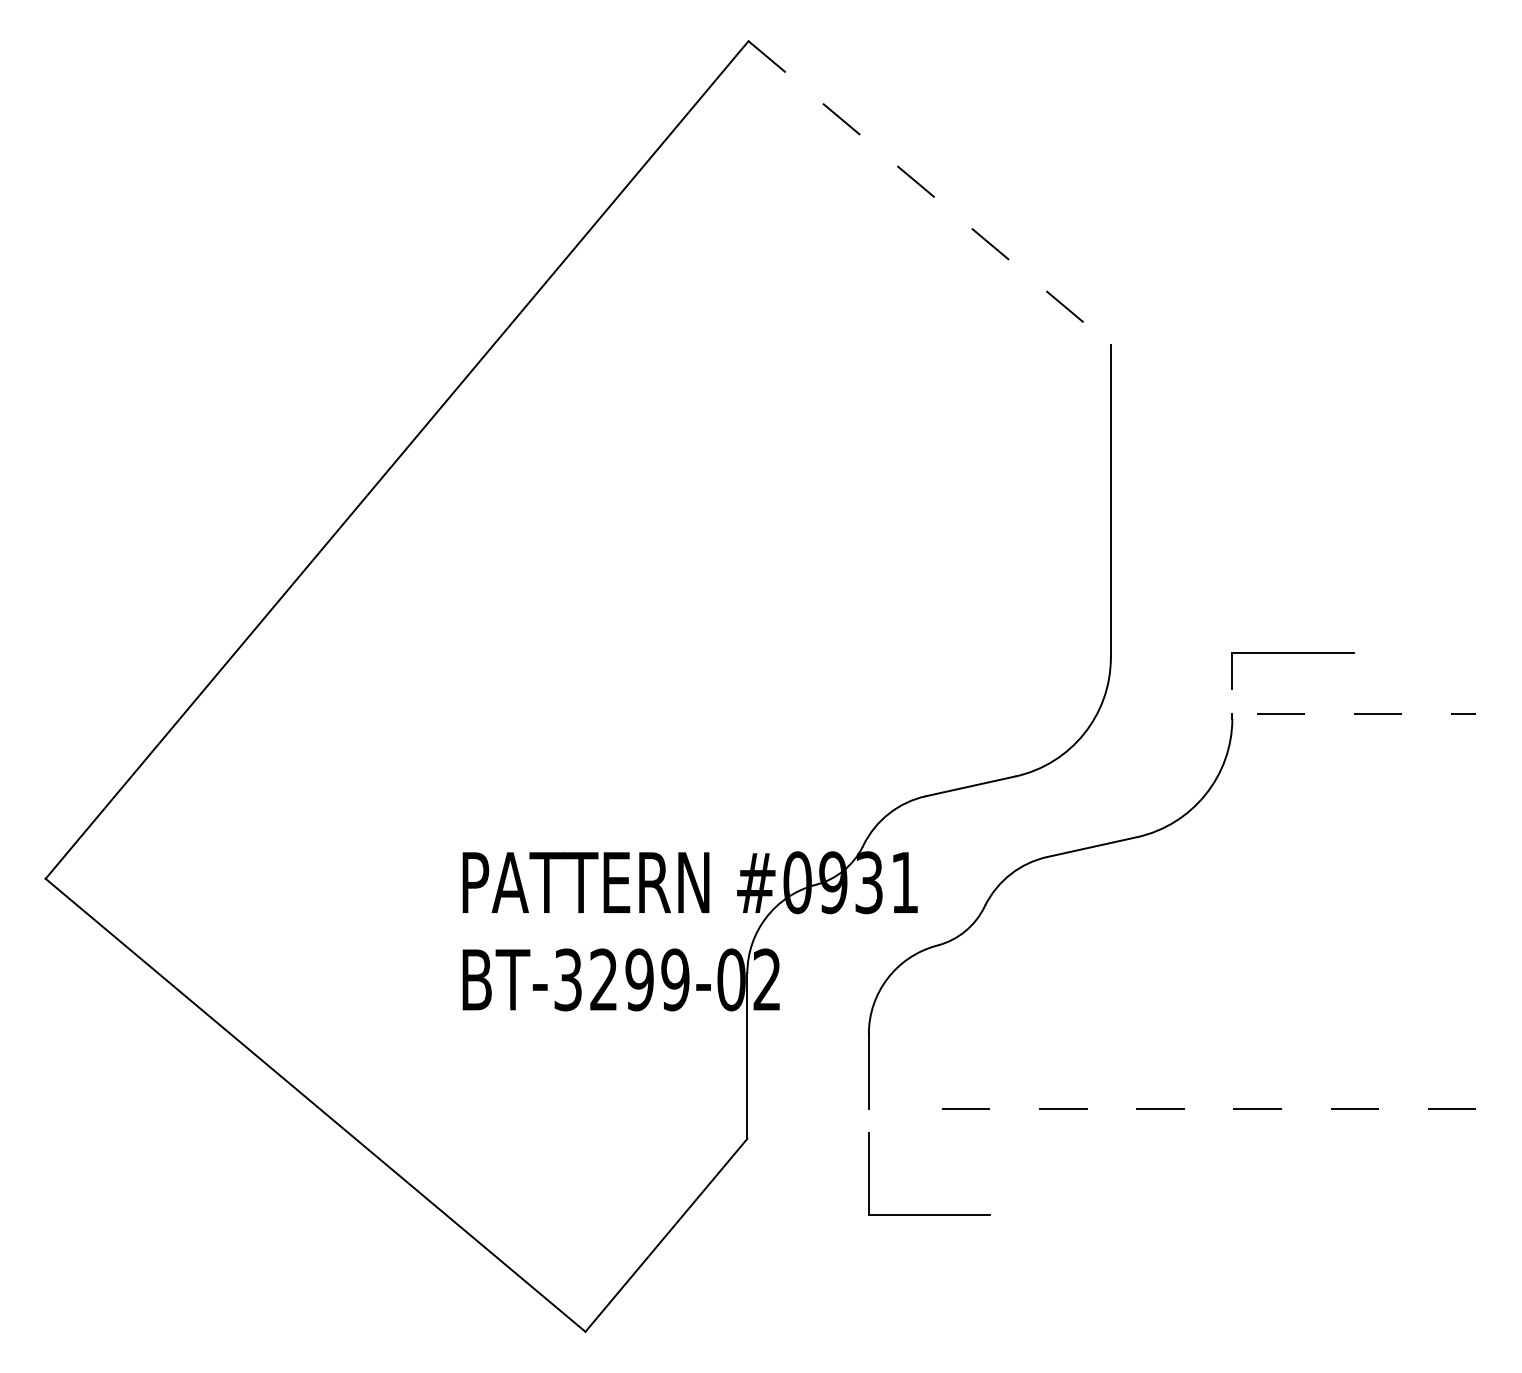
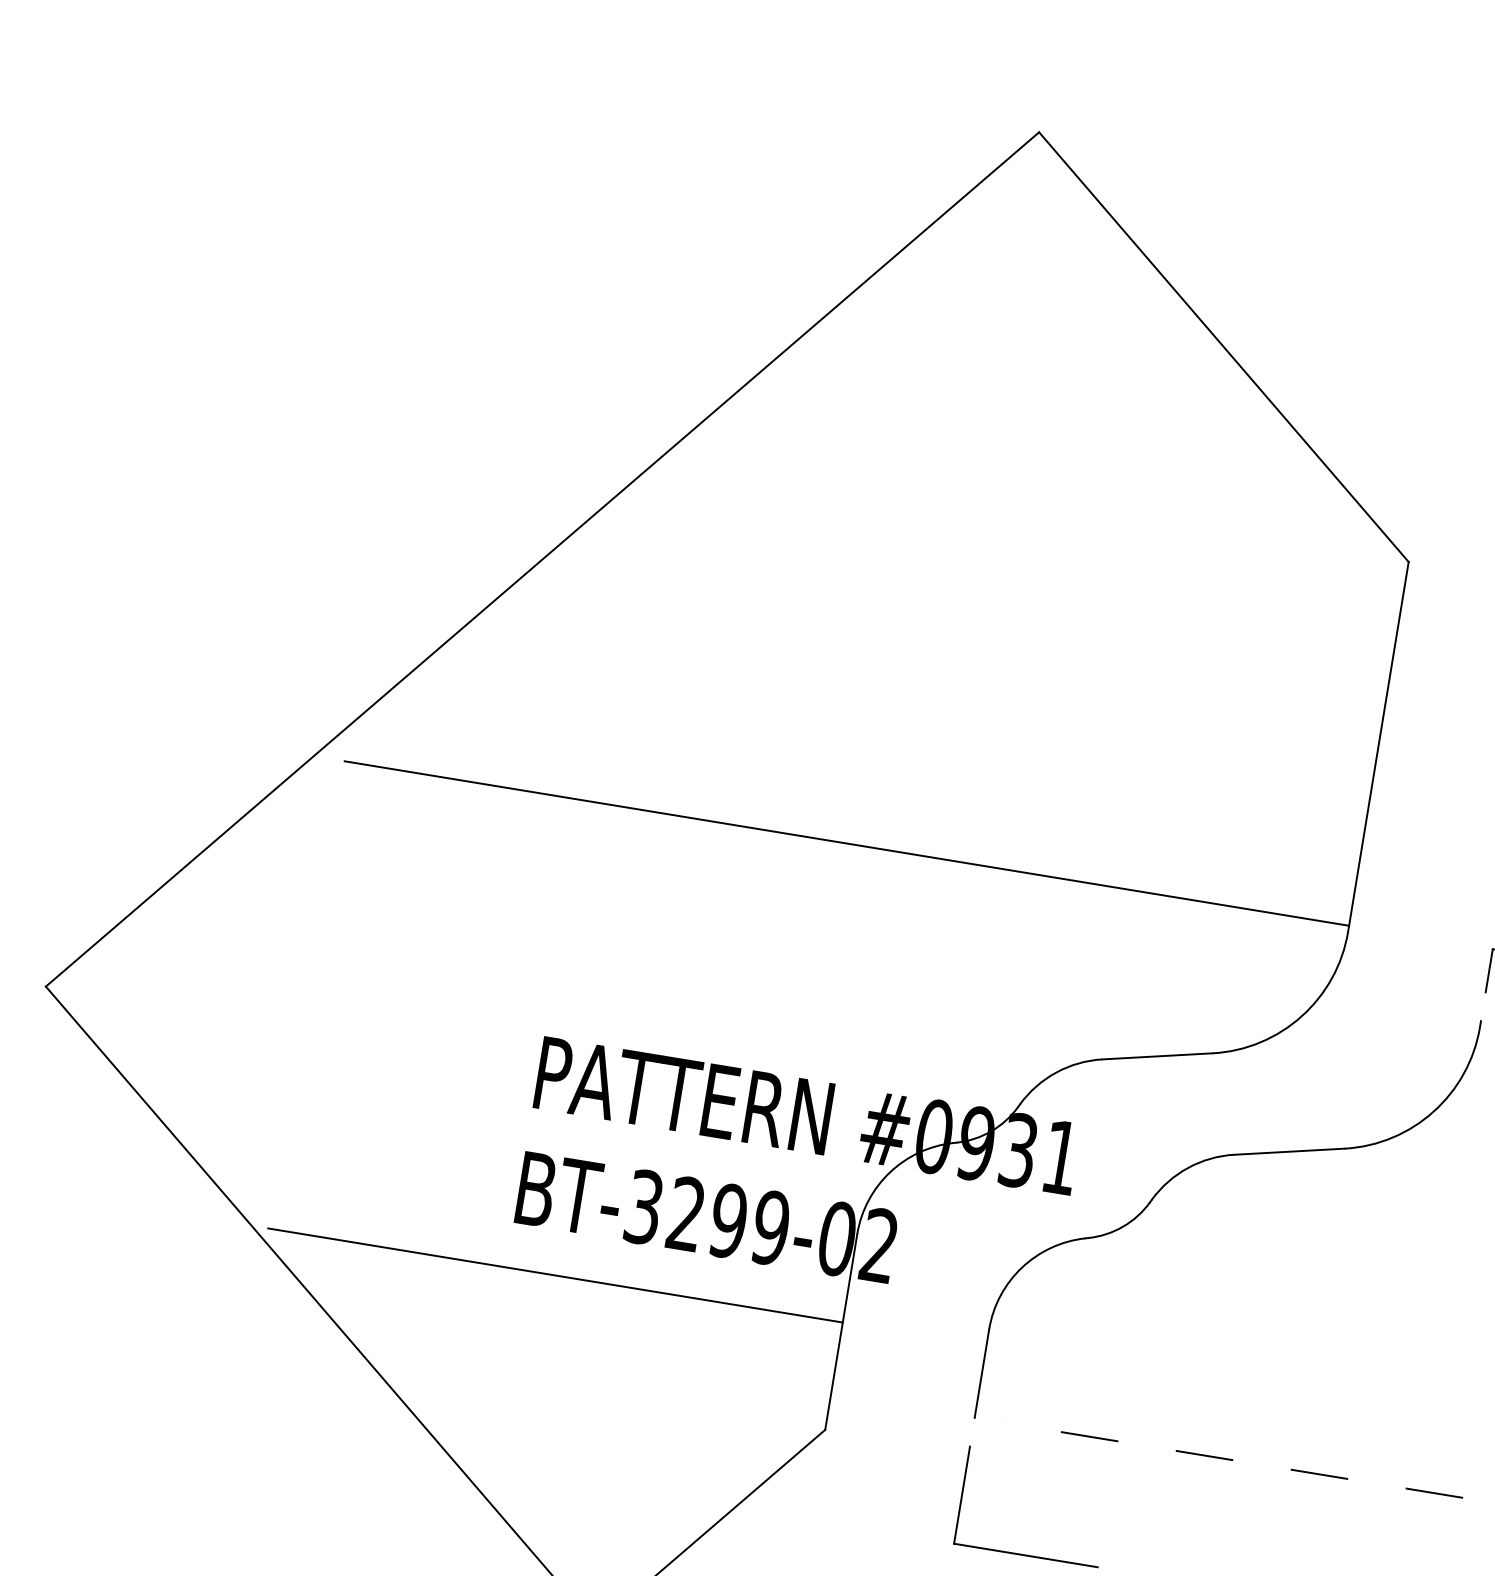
line: (929, 193) -> (1223, 347), dashed -> solid
line: (685, 652) -> (846, 842), added
line: (504, 1048) -> (555, 1276), added

